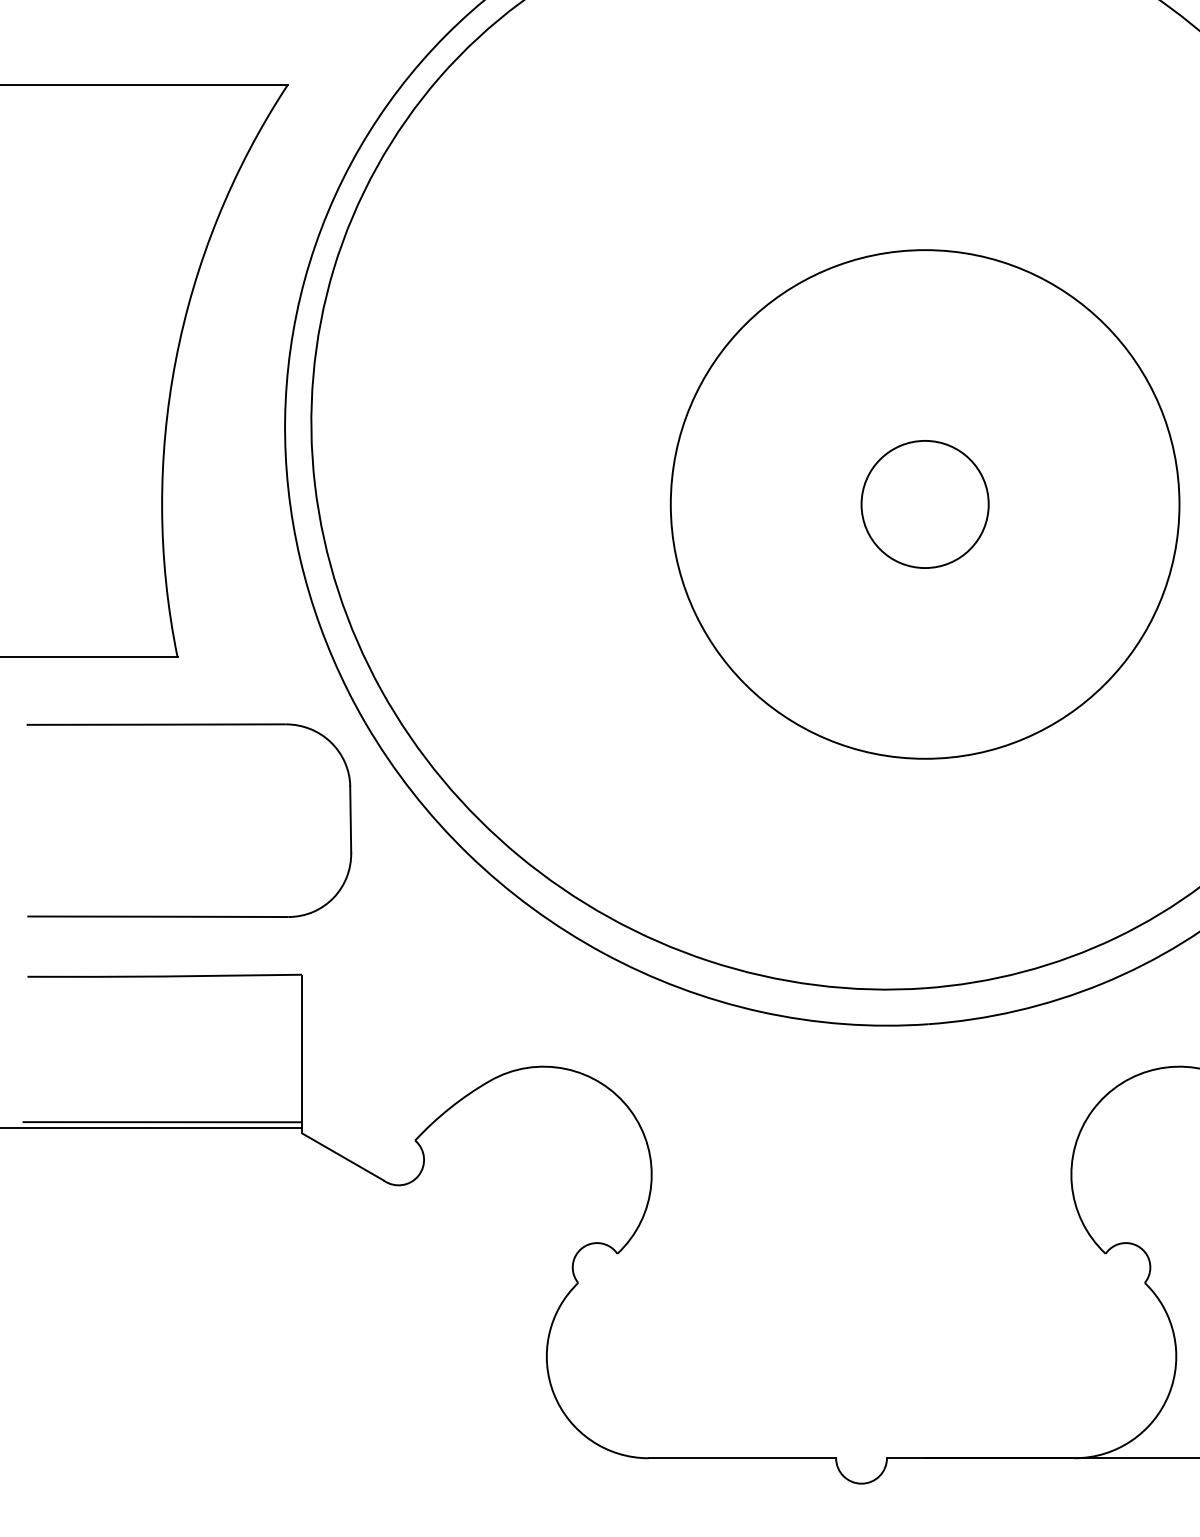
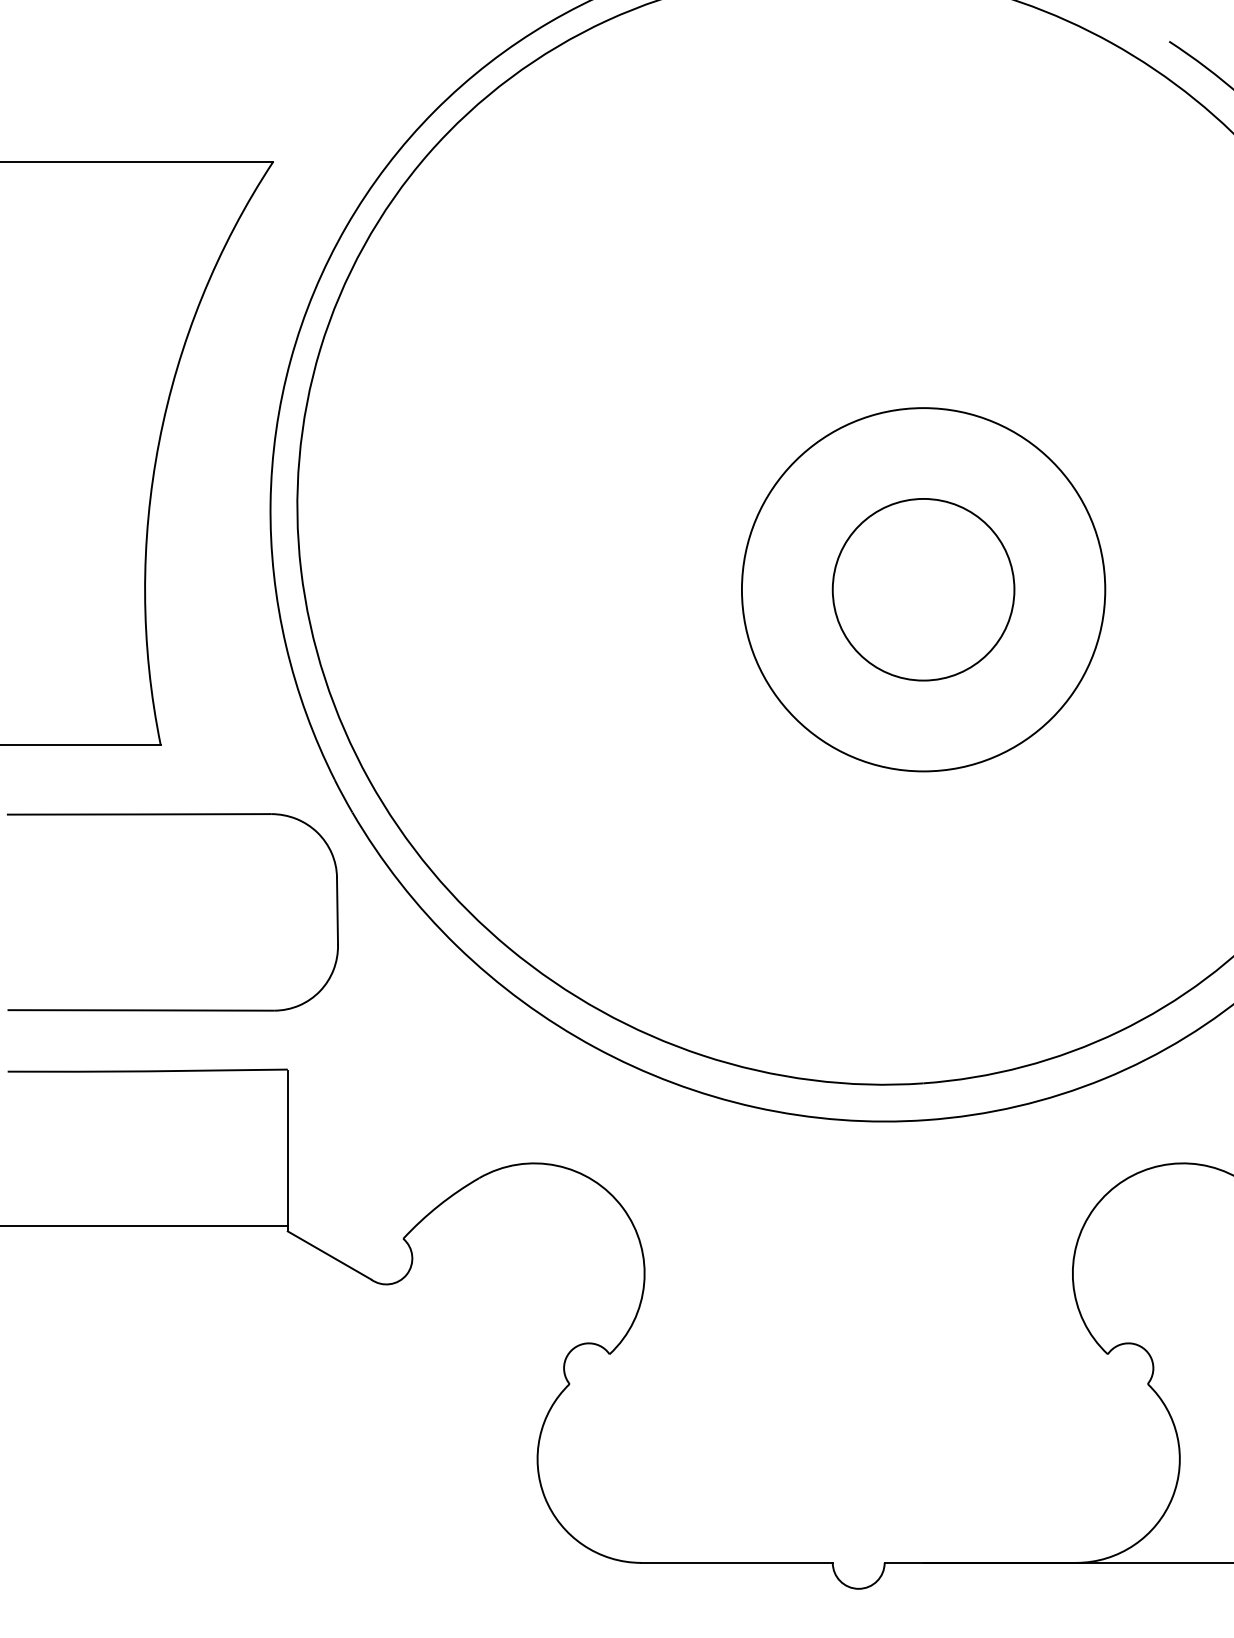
circle: (925, 504) -> (923, 589), size x0.7
circle: (925, 504) -> (923, 589), size x1.4
line: (162, 1121) -> (145, 1219), removed

